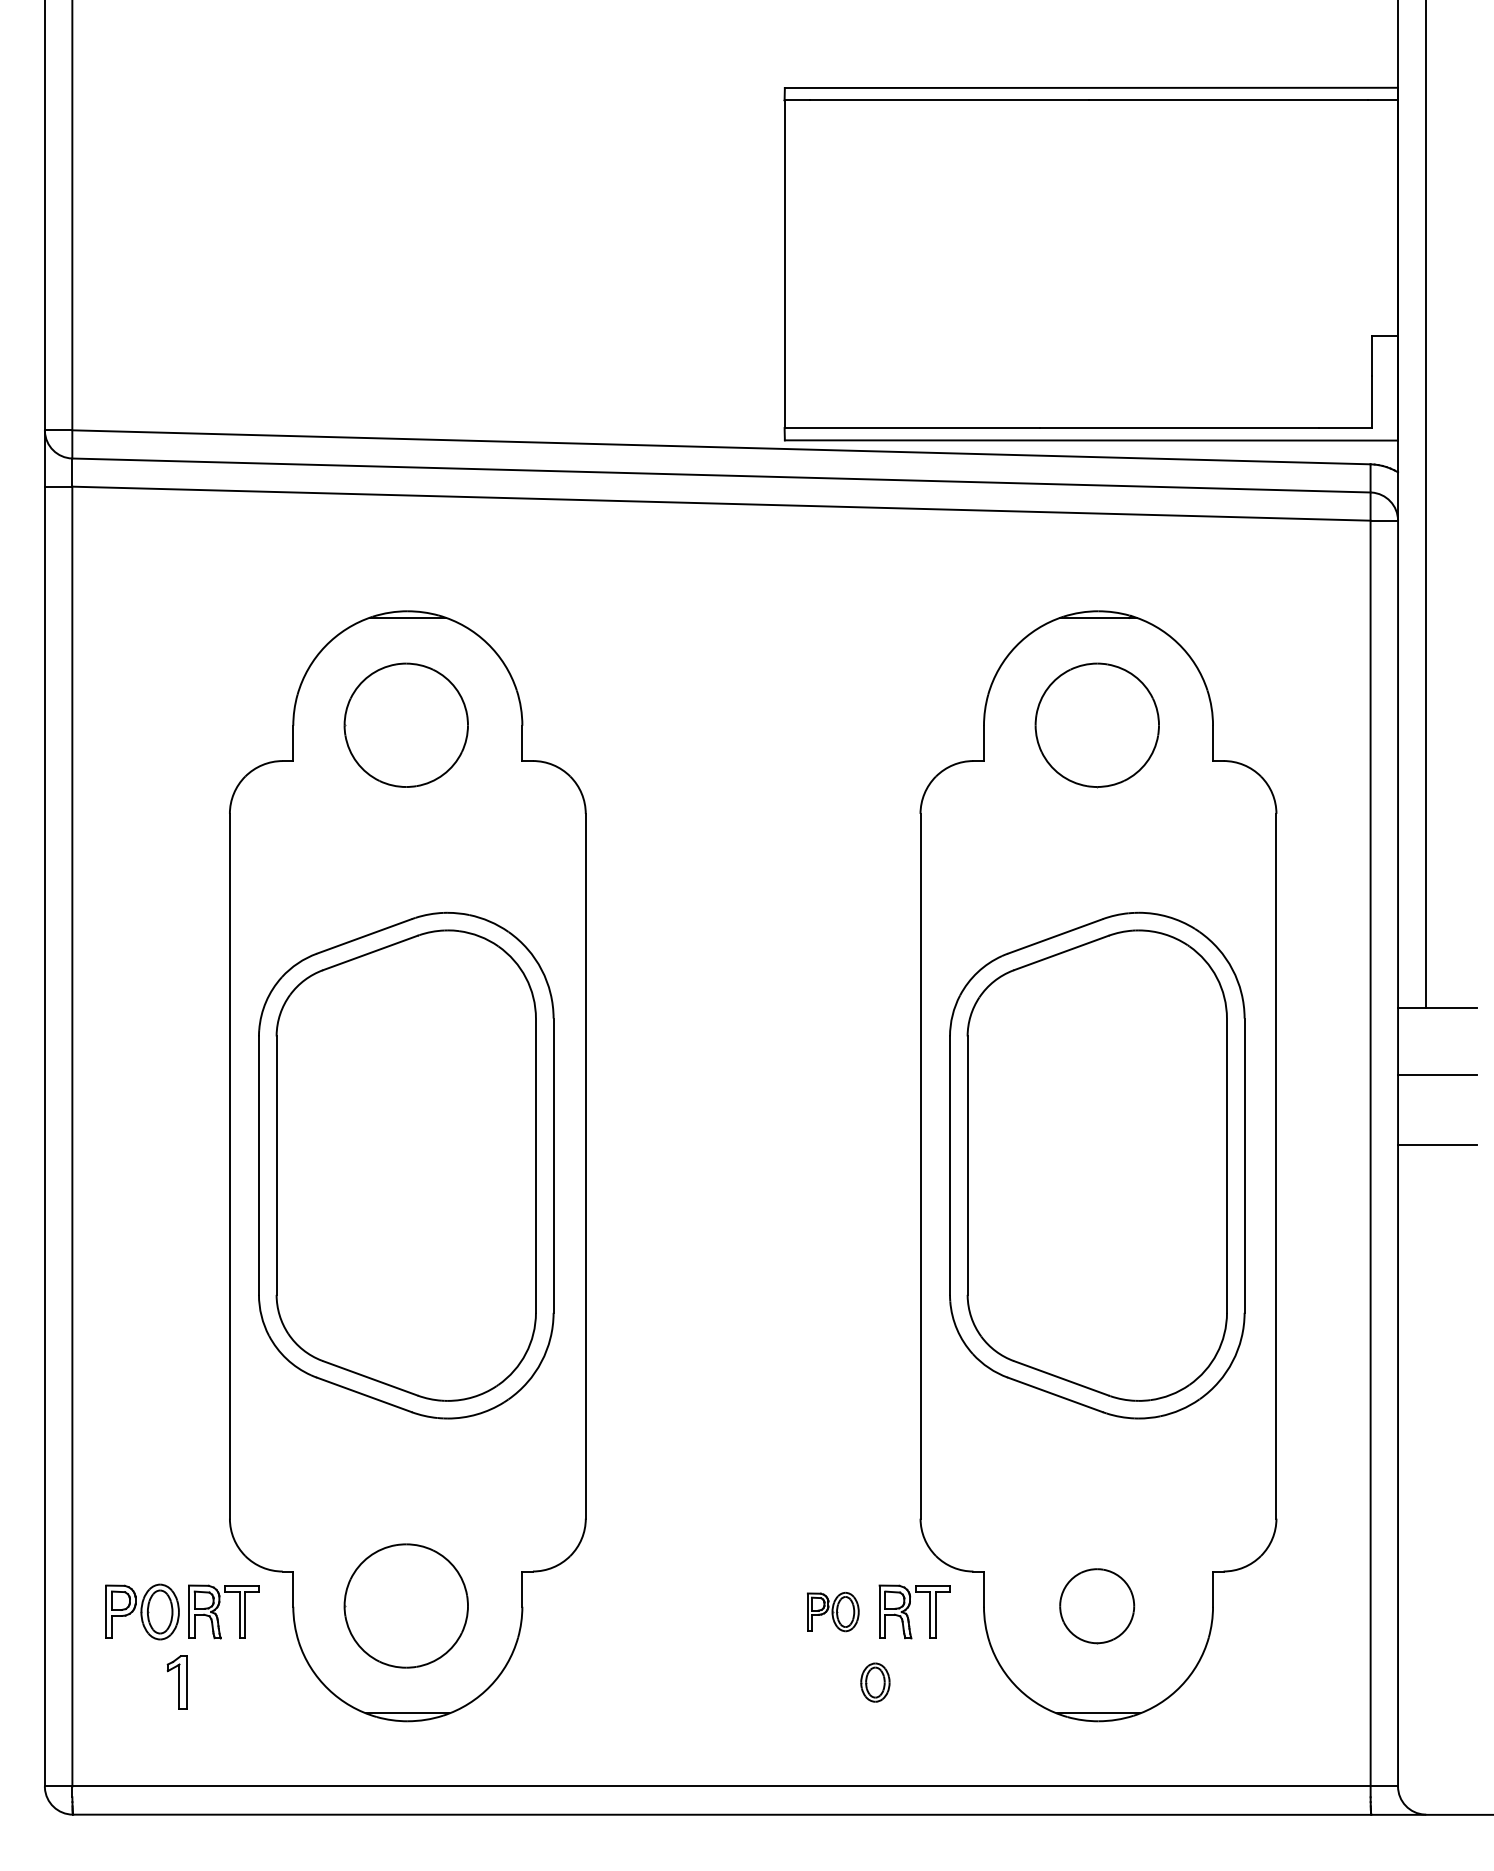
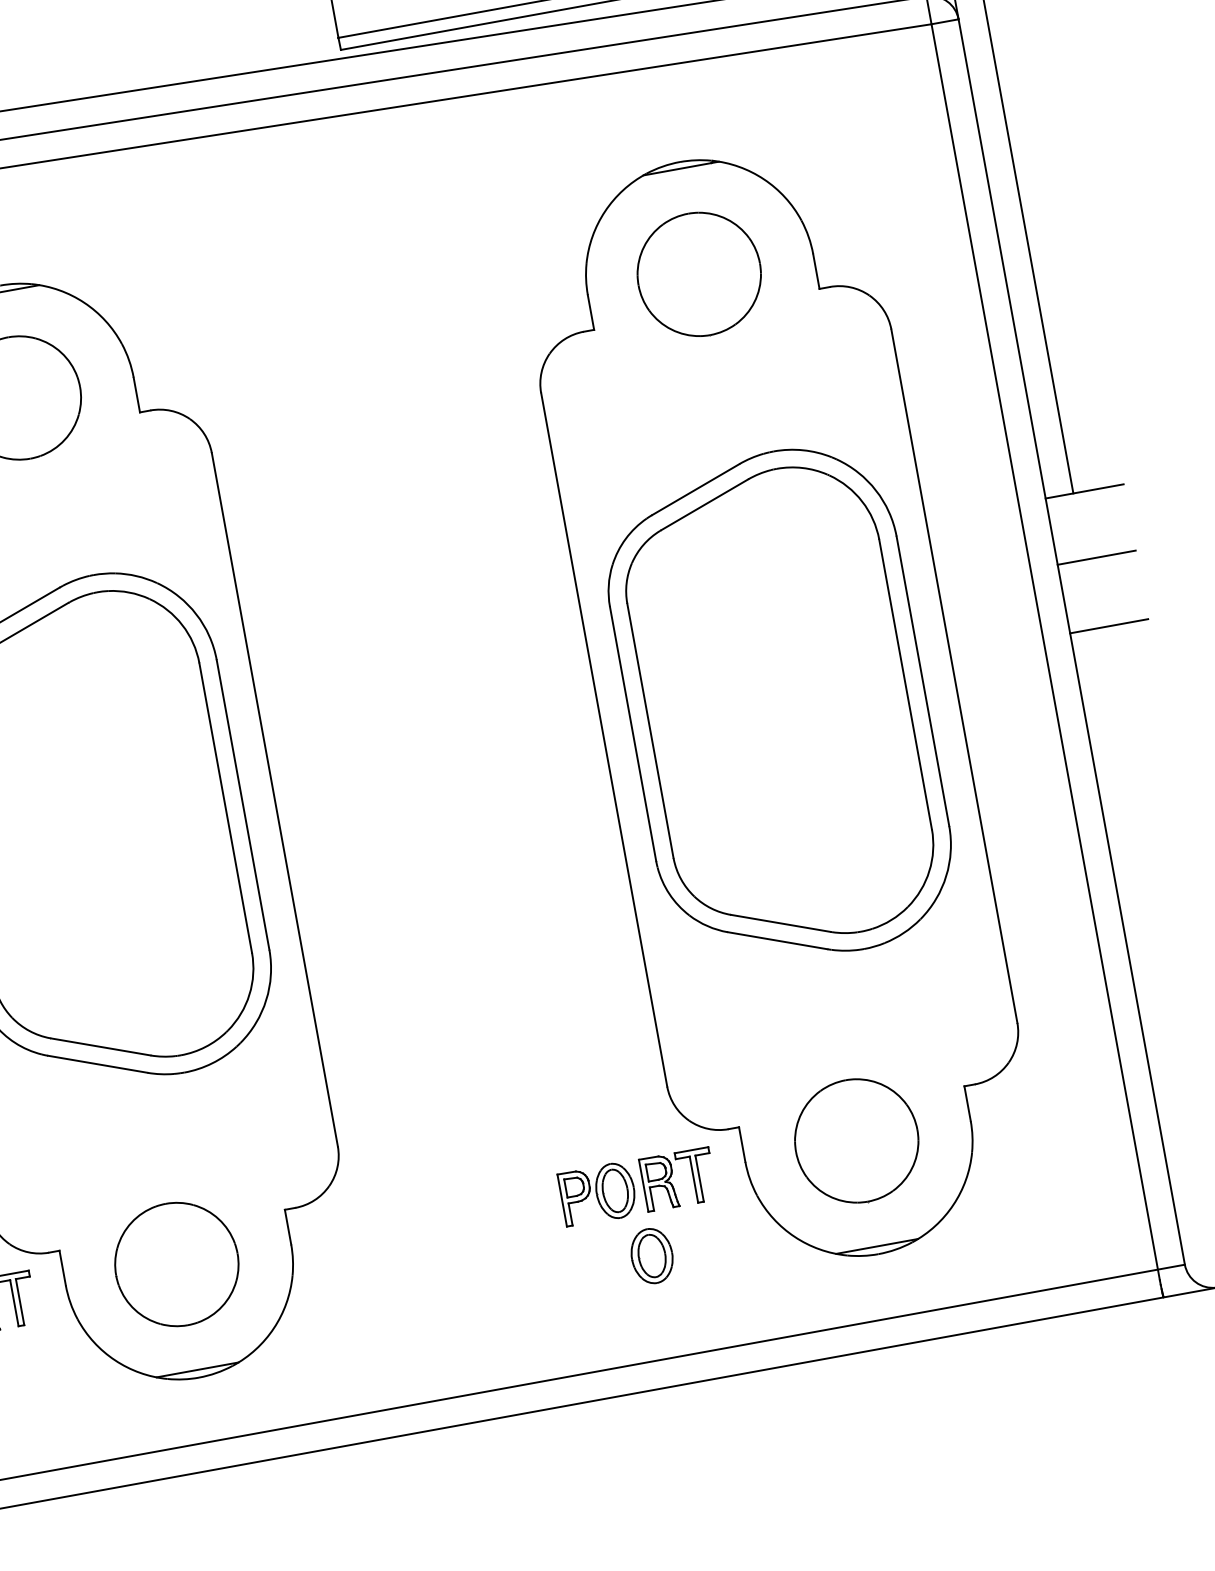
part: (1096, 1606) -> (856, 1141), size x1.67
part: (833, 1611) -> (598, 1193), size x1.43
part: (875, 1682) -> (652, 1255), size x1.43

